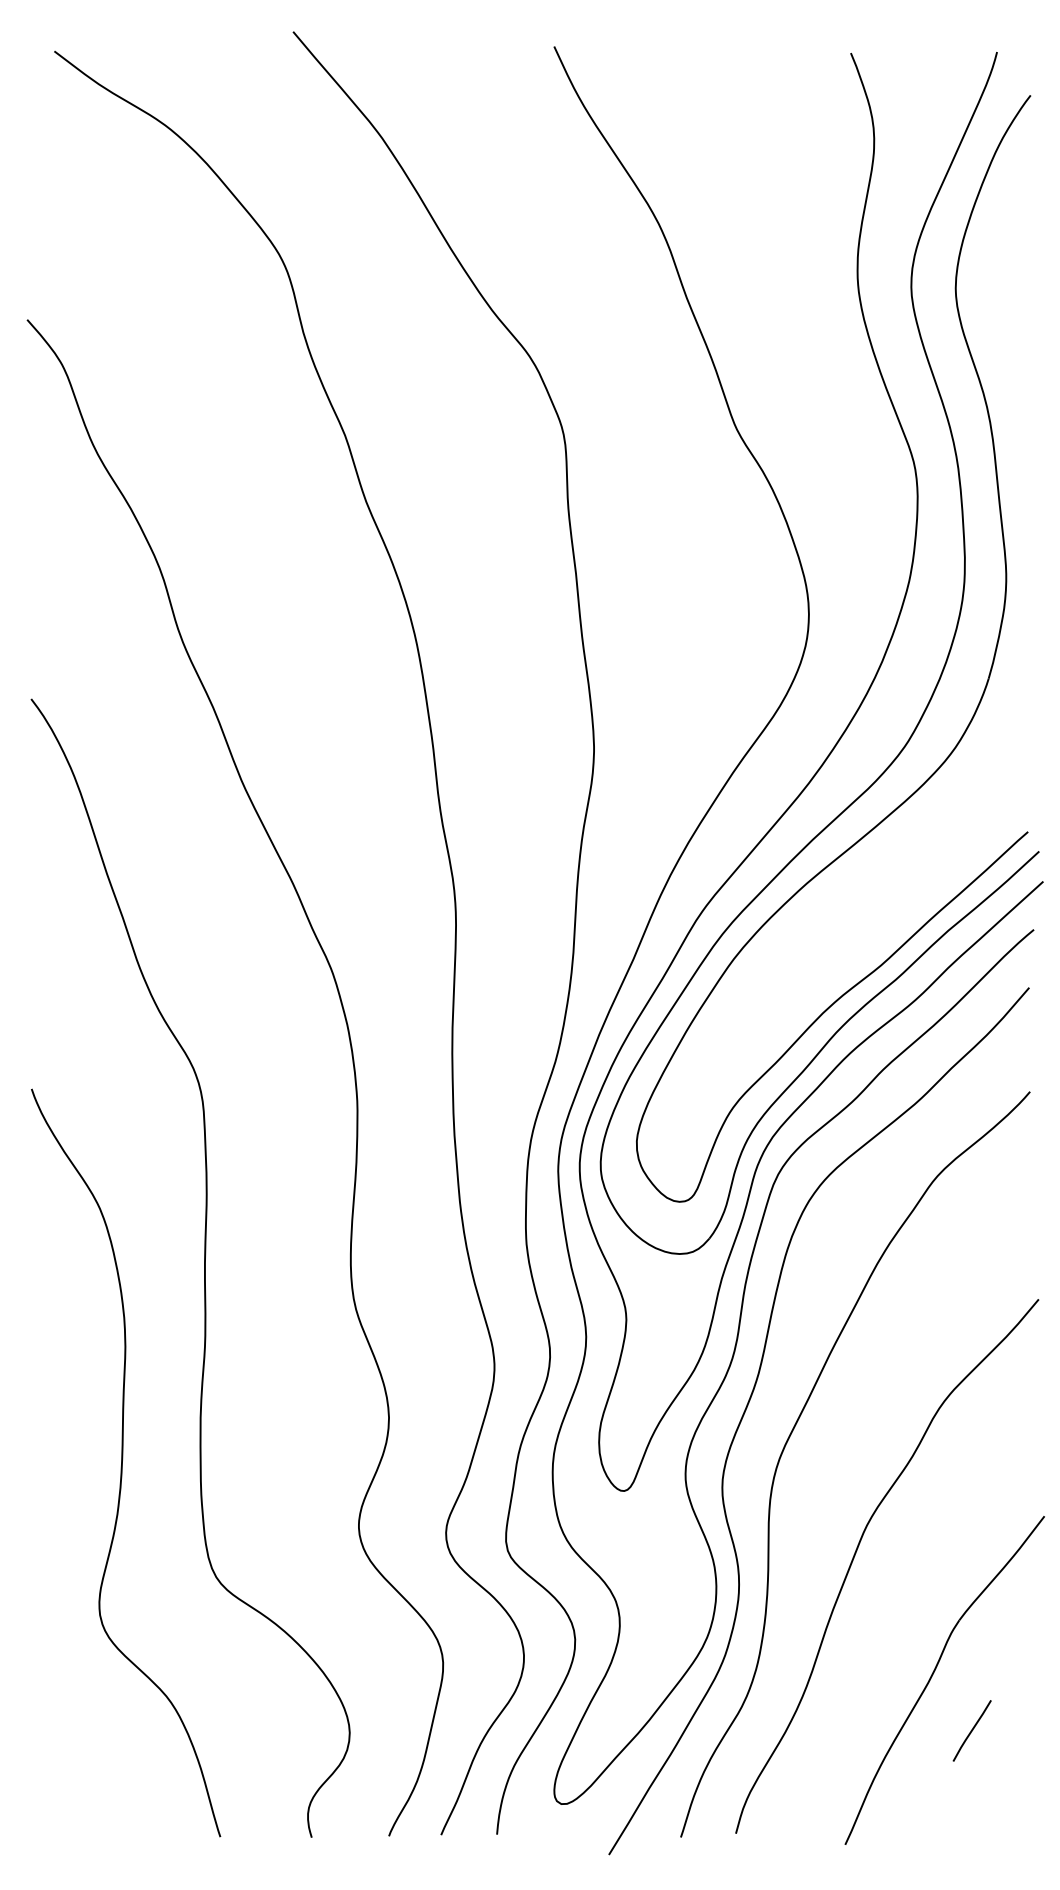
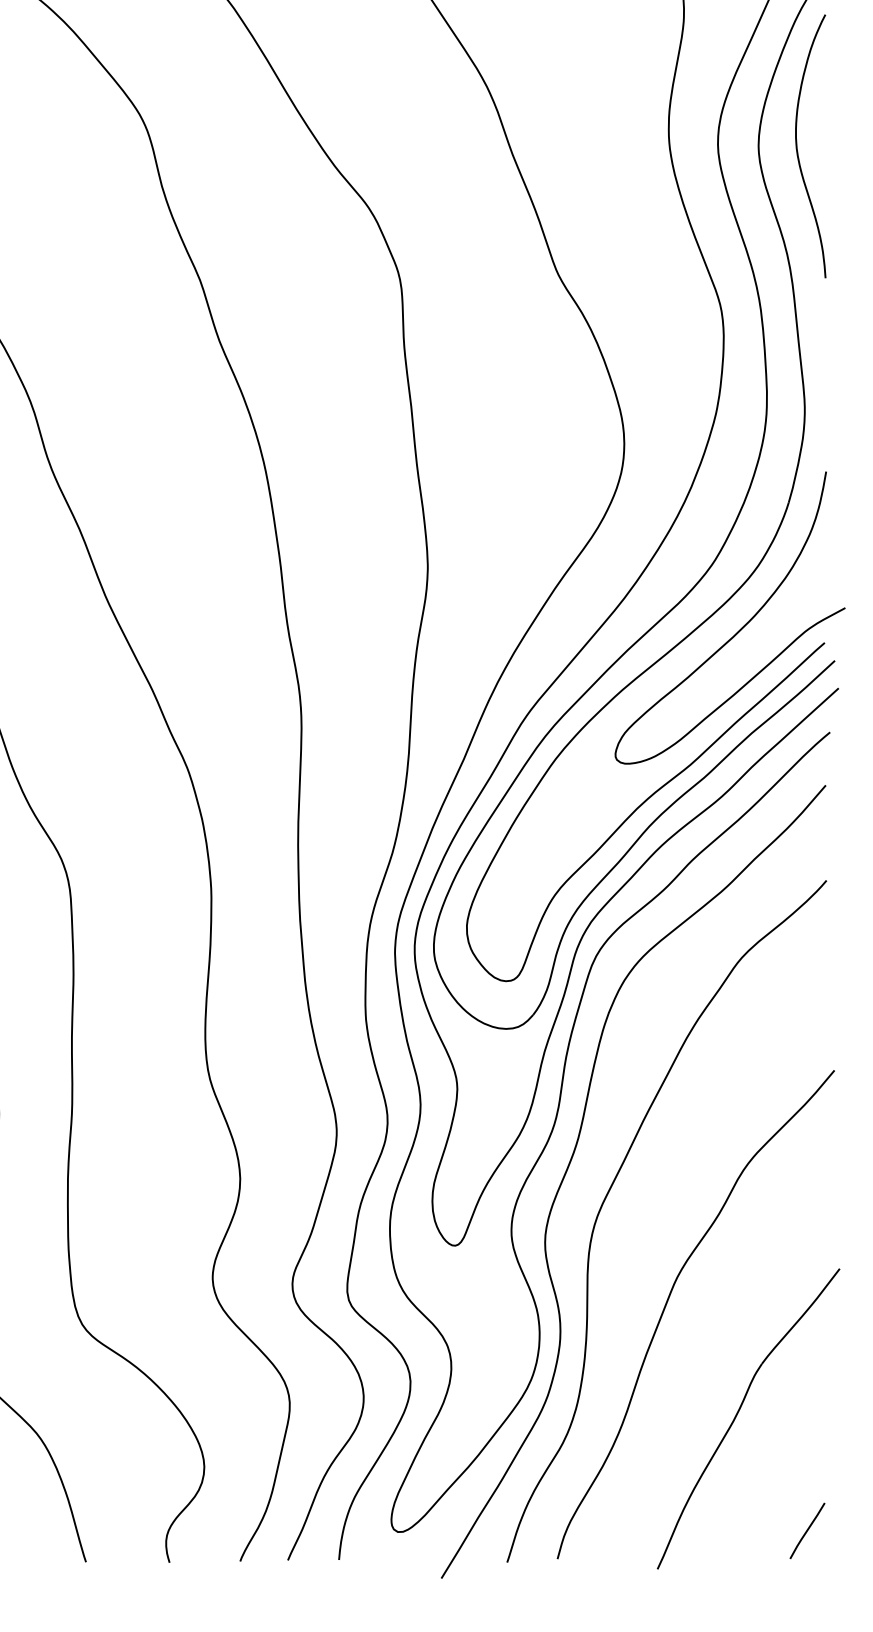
curve: (998, 288) -> (797, 145), added
curve: (935, 816) -> (740, 628), added
line: (971, 1730) -> (806, 1530), moved

